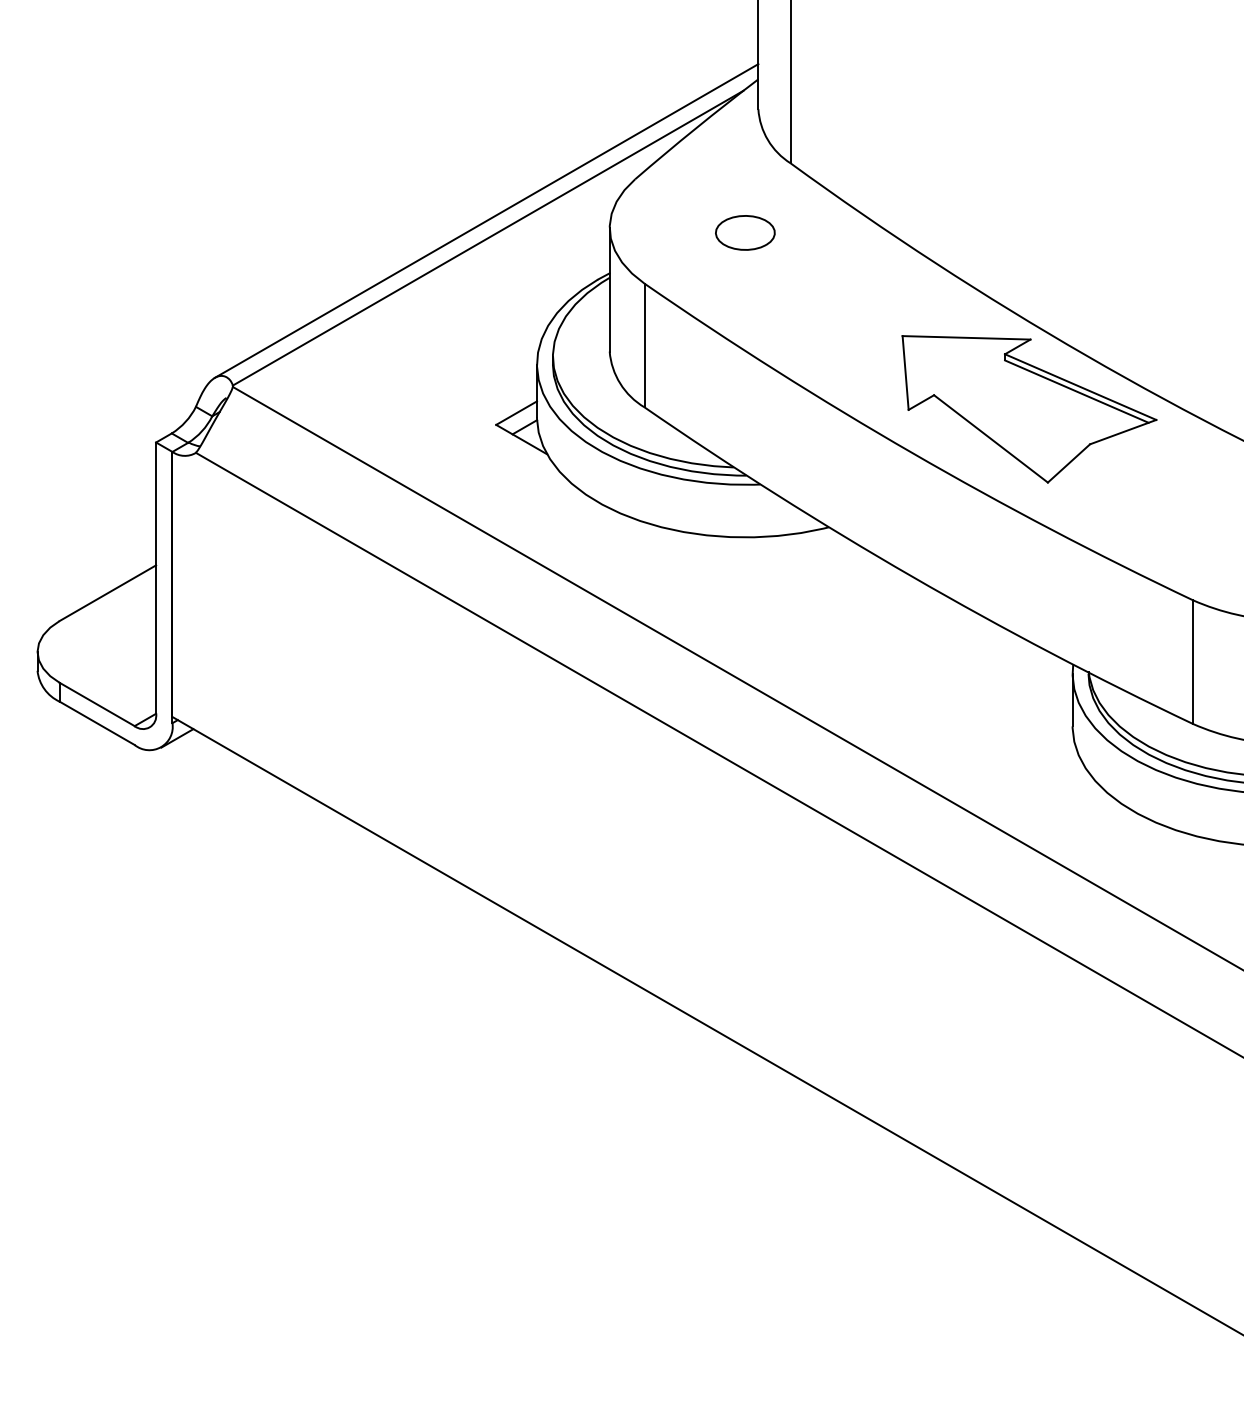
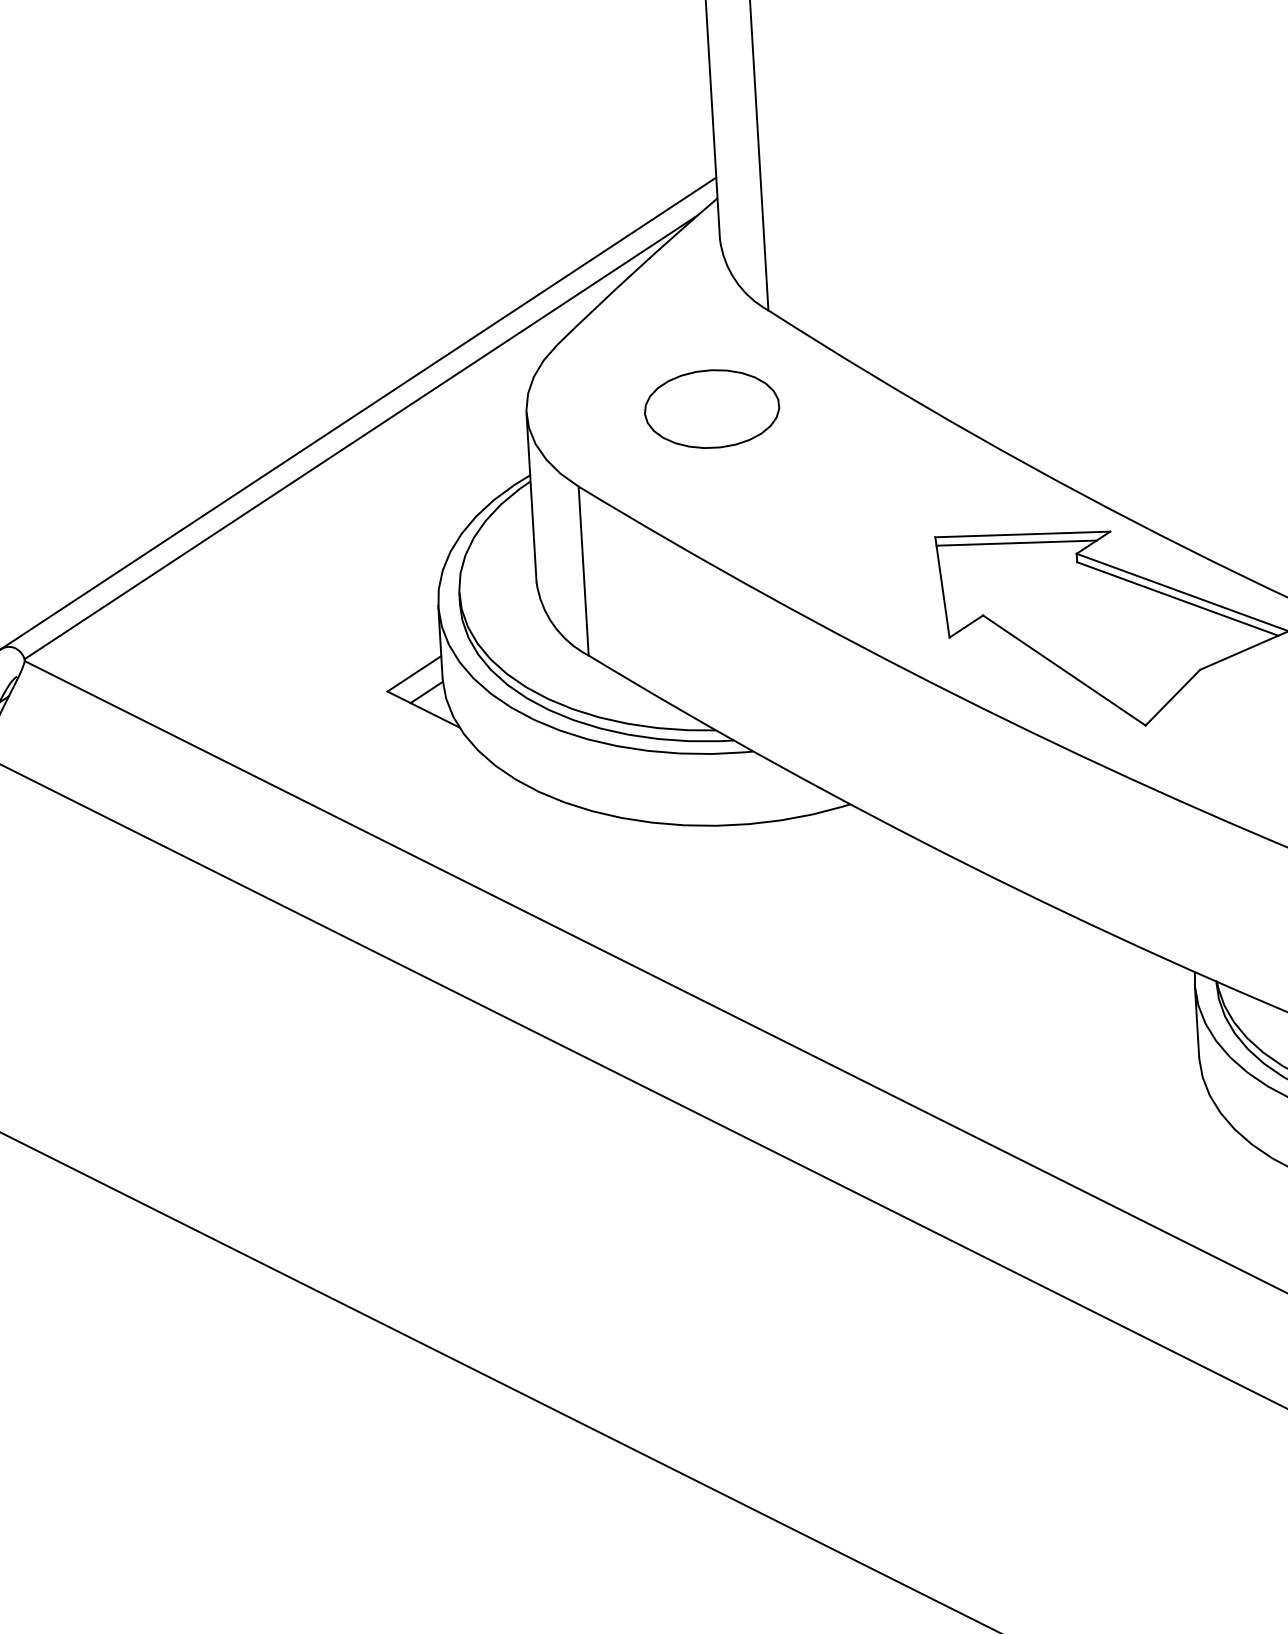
part: (745, 232) -> (712, 408), size x1.67
line: (961, 343) -> (1016, 542), added

